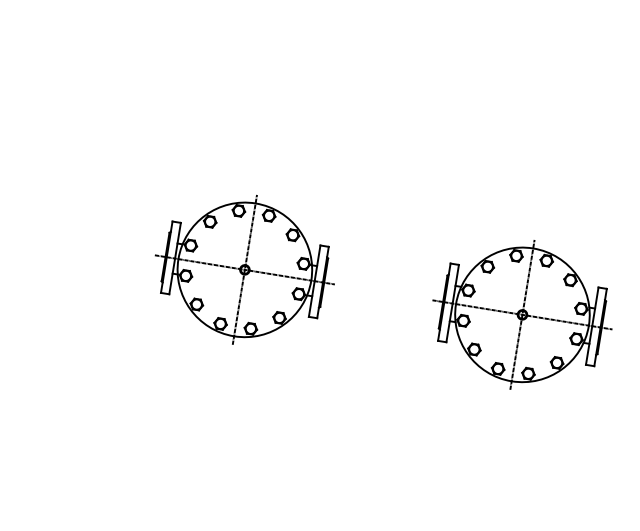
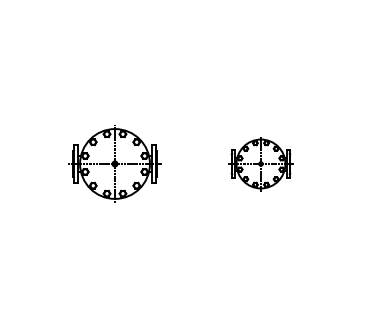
part: (521, 313) -> (260, 163), size x0.7

